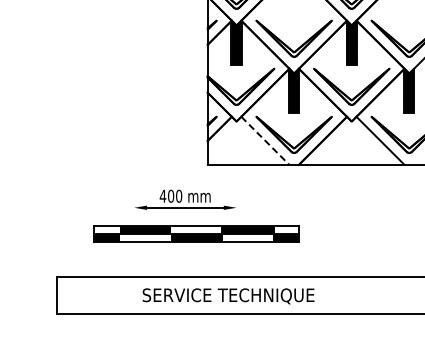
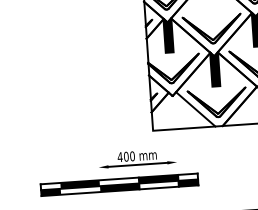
line: (265, 140) -> (195, 109), dashed -> solid
part: (196, 233) -> (119, 184), moved

